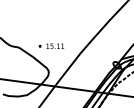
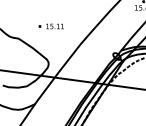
part: (50, 46) -> (50, 26), moved

